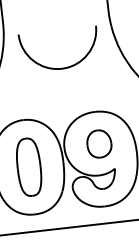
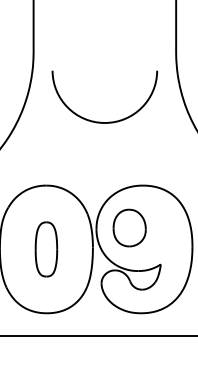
part: (99, 143) -> (129, 227), moved
part: (29, 167) -> (46, 249), size x0.7

